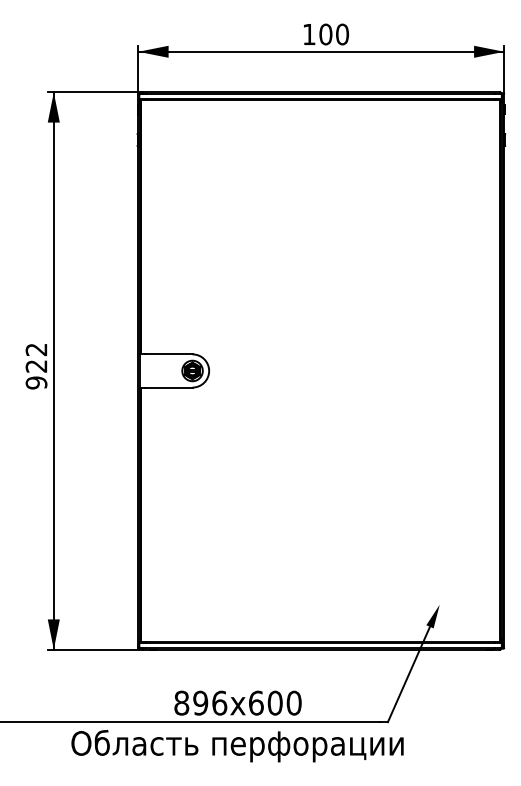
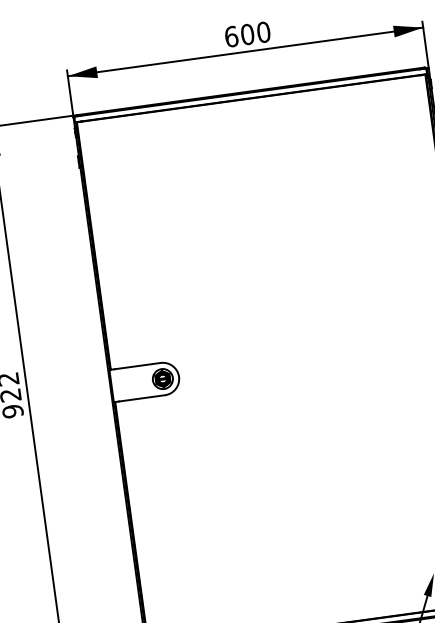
text: (309, 34) -> (231, 36), 100 -> 600

